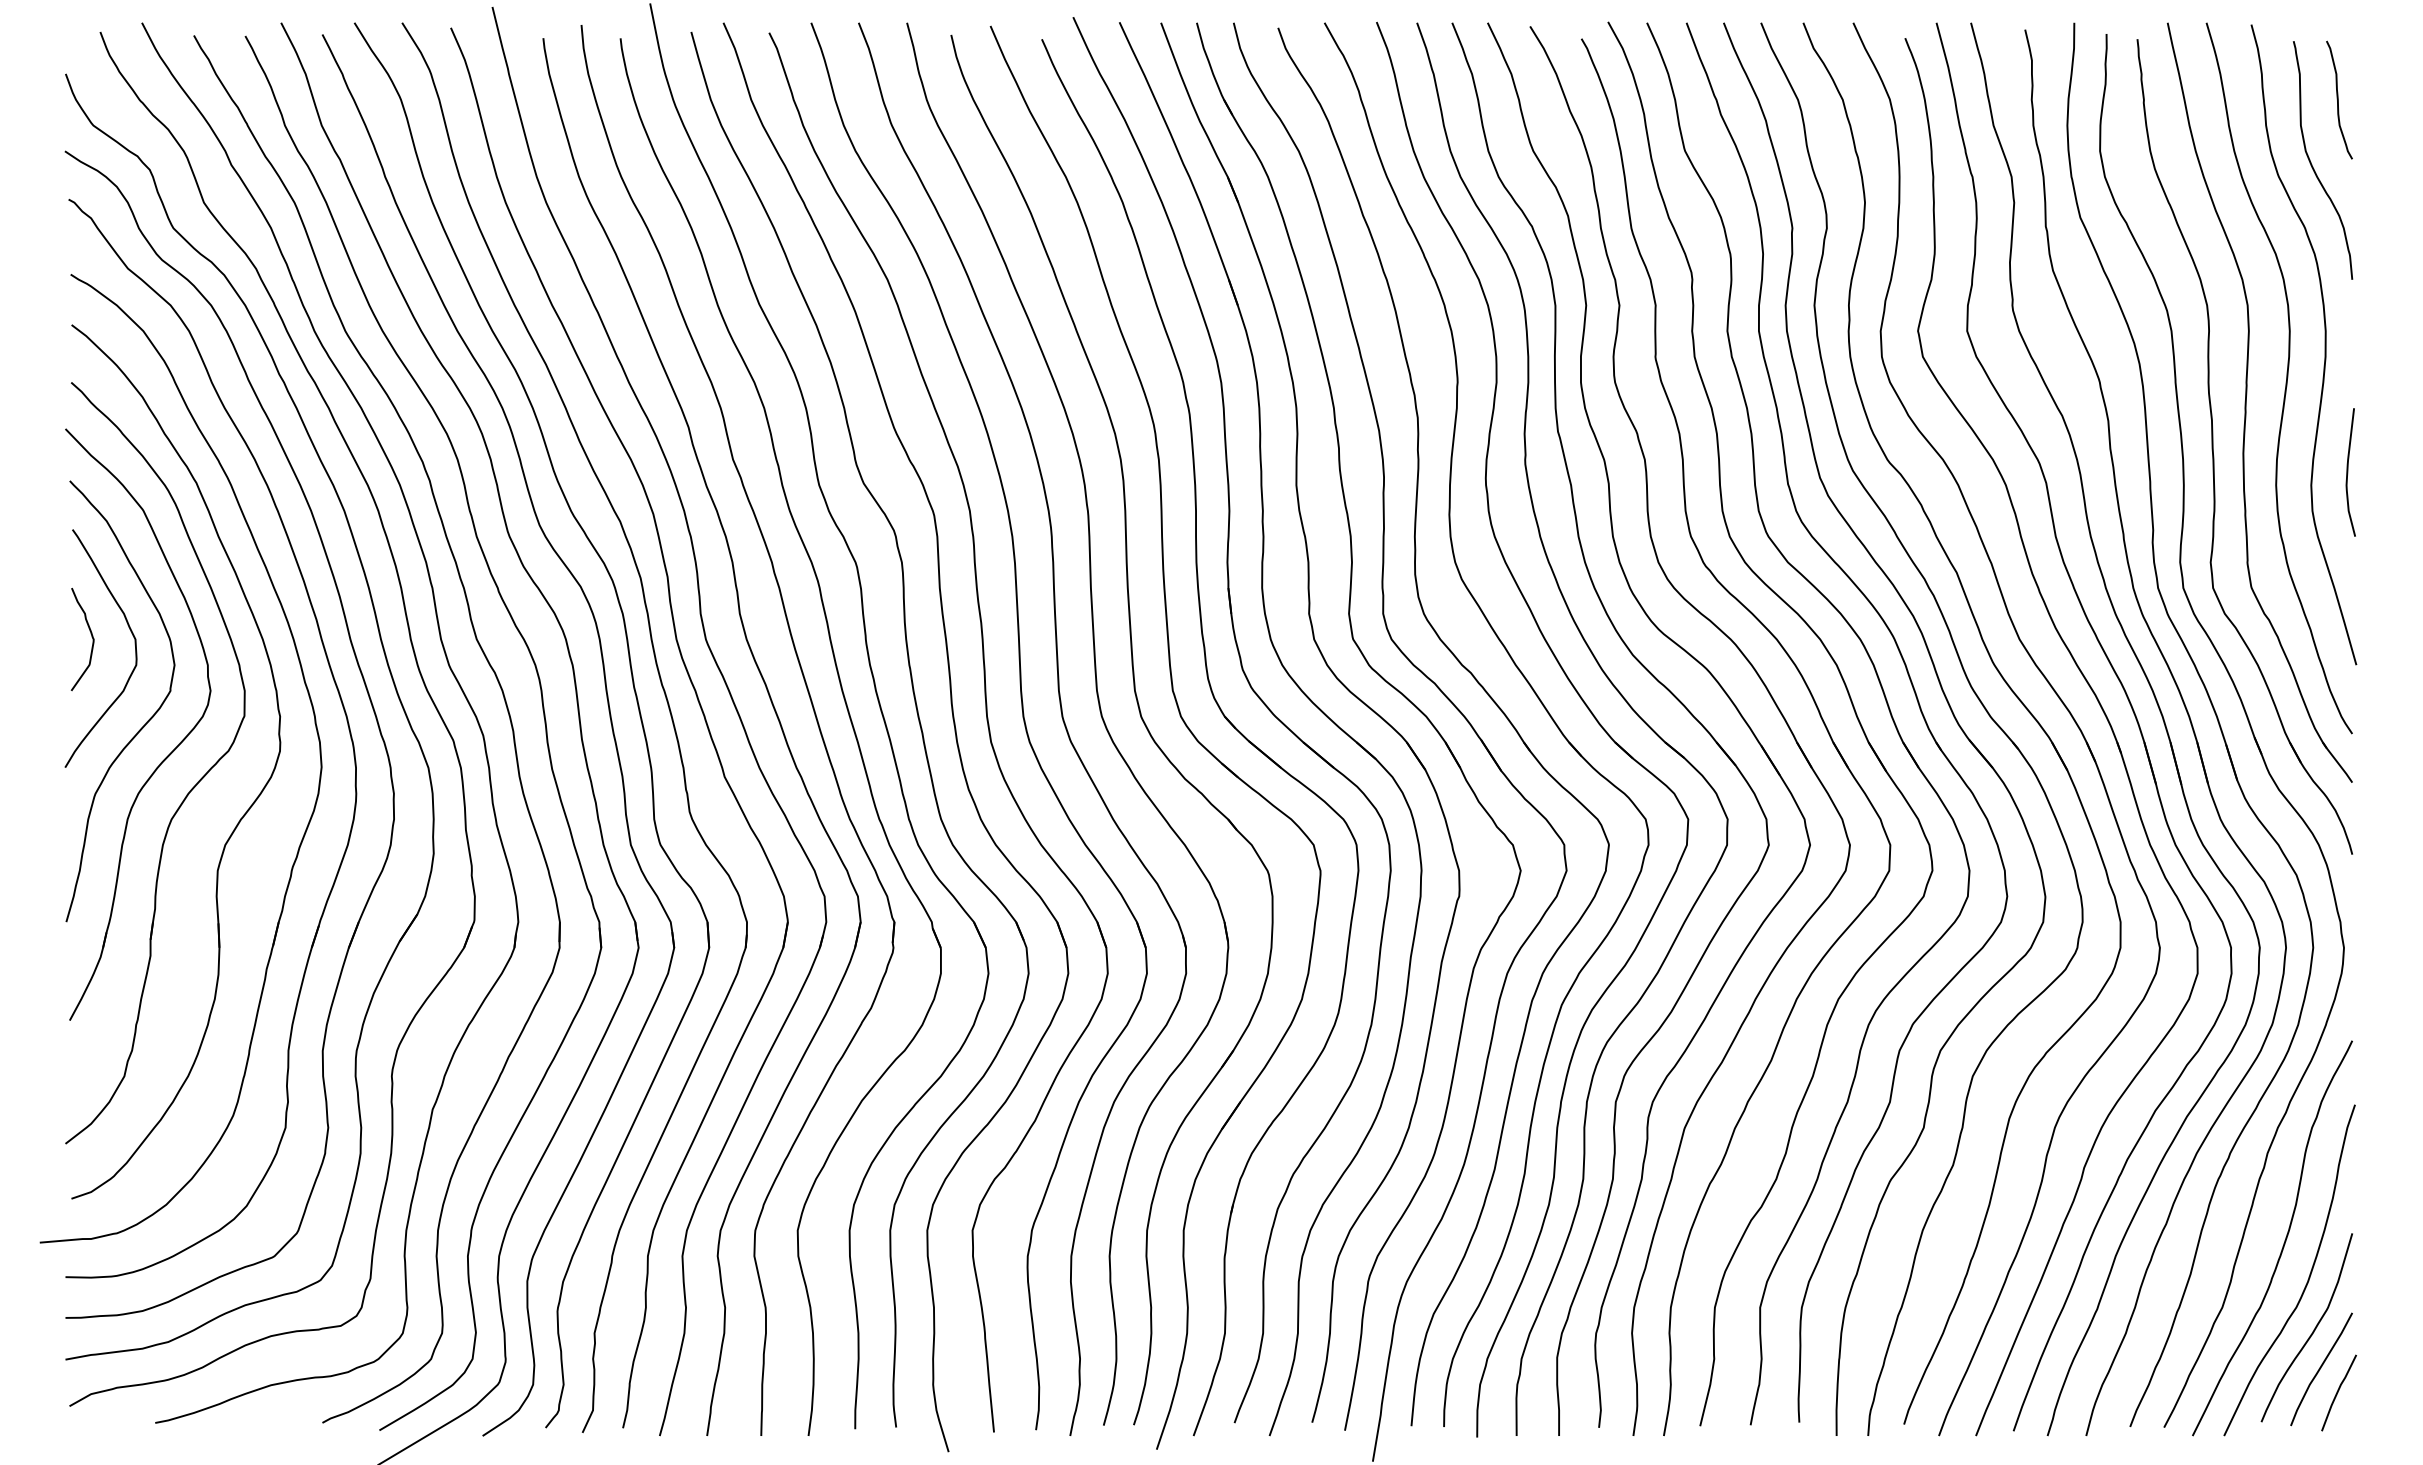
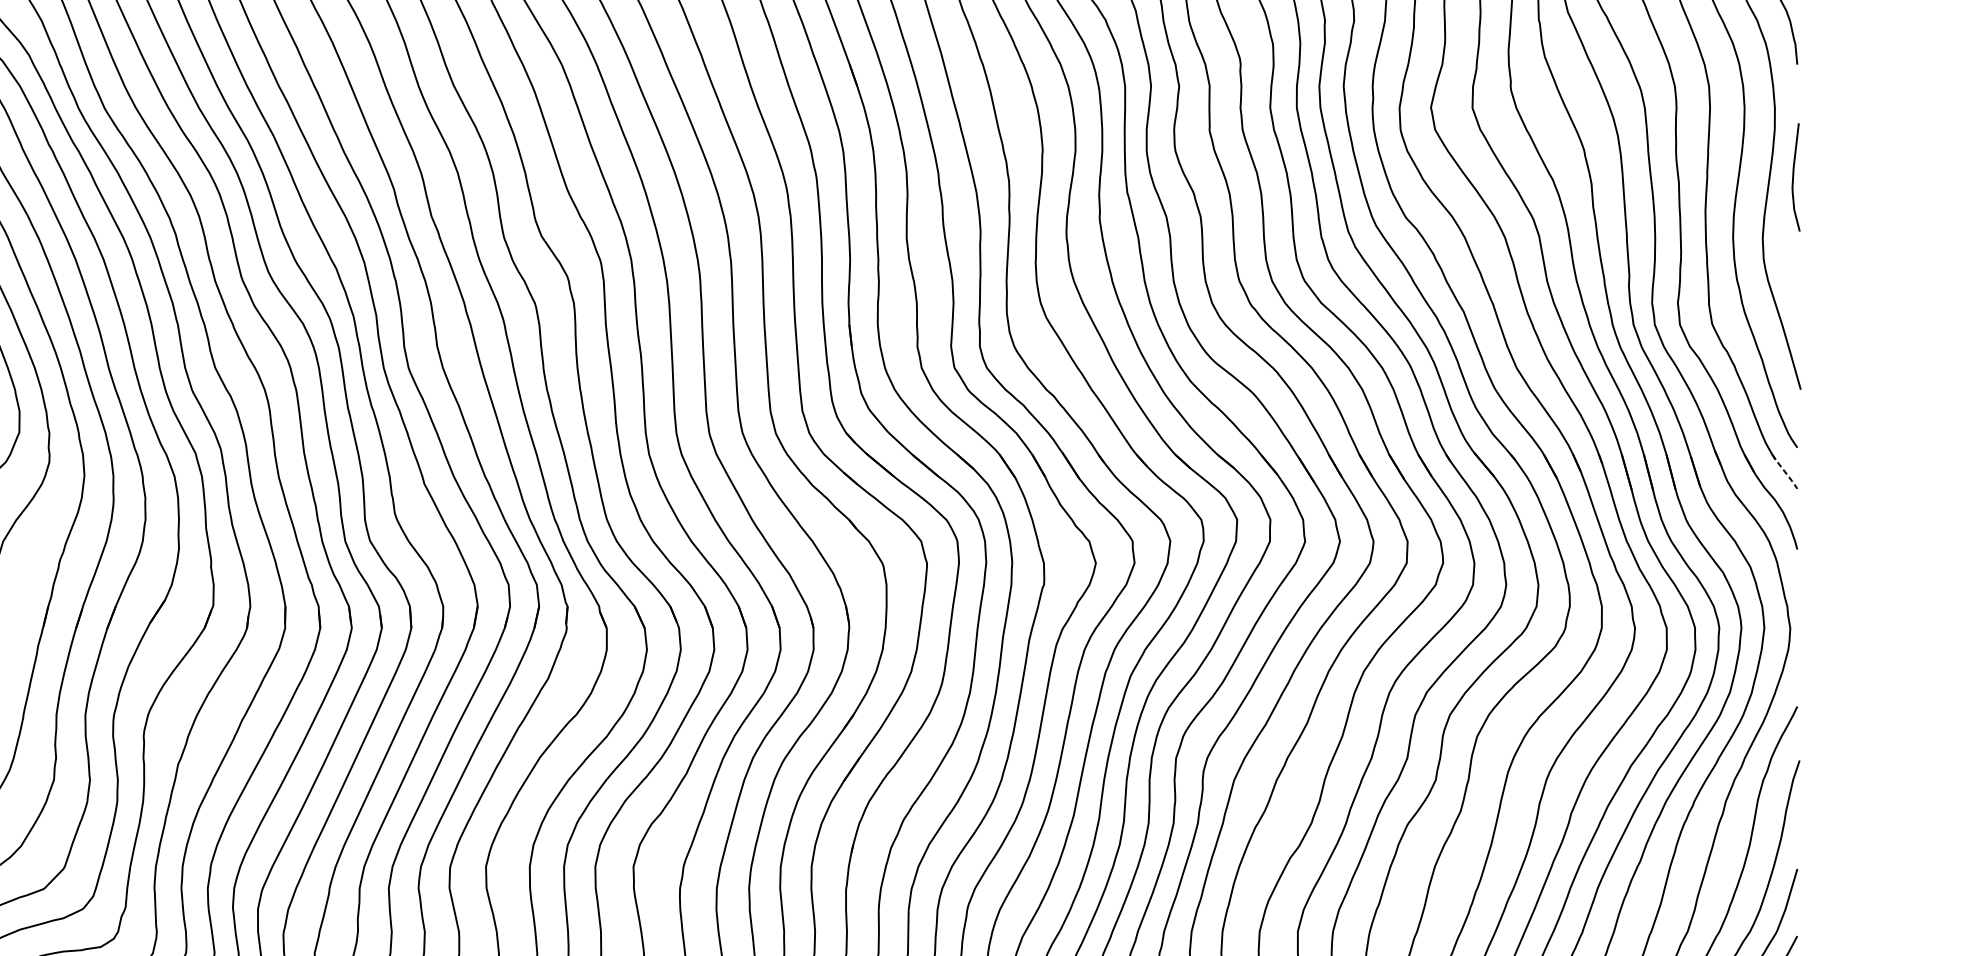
curve: (2348, 472) -> (1794, 177), moved
line: (2337, 762) -> (1784, 471), solid -> dashed

